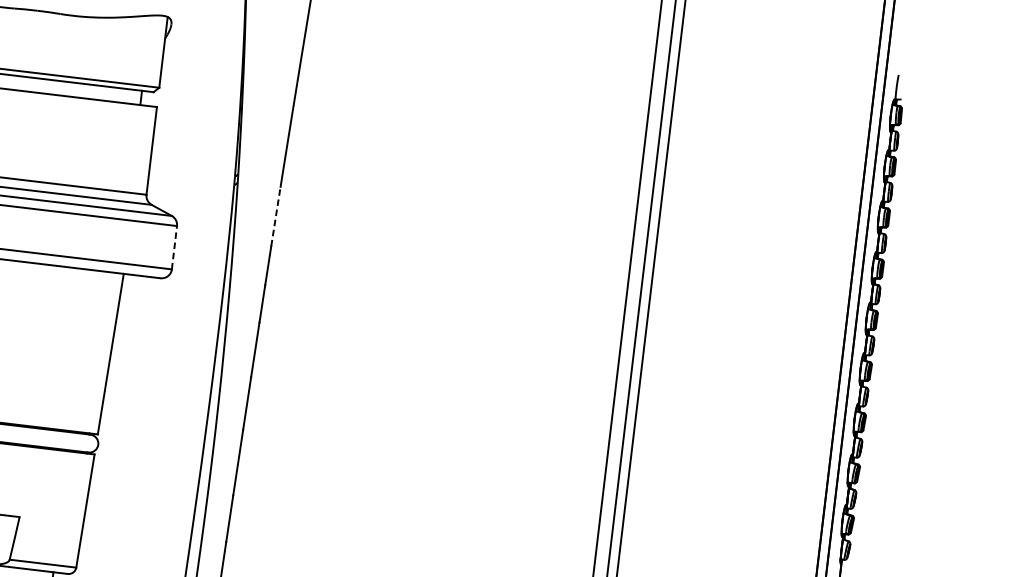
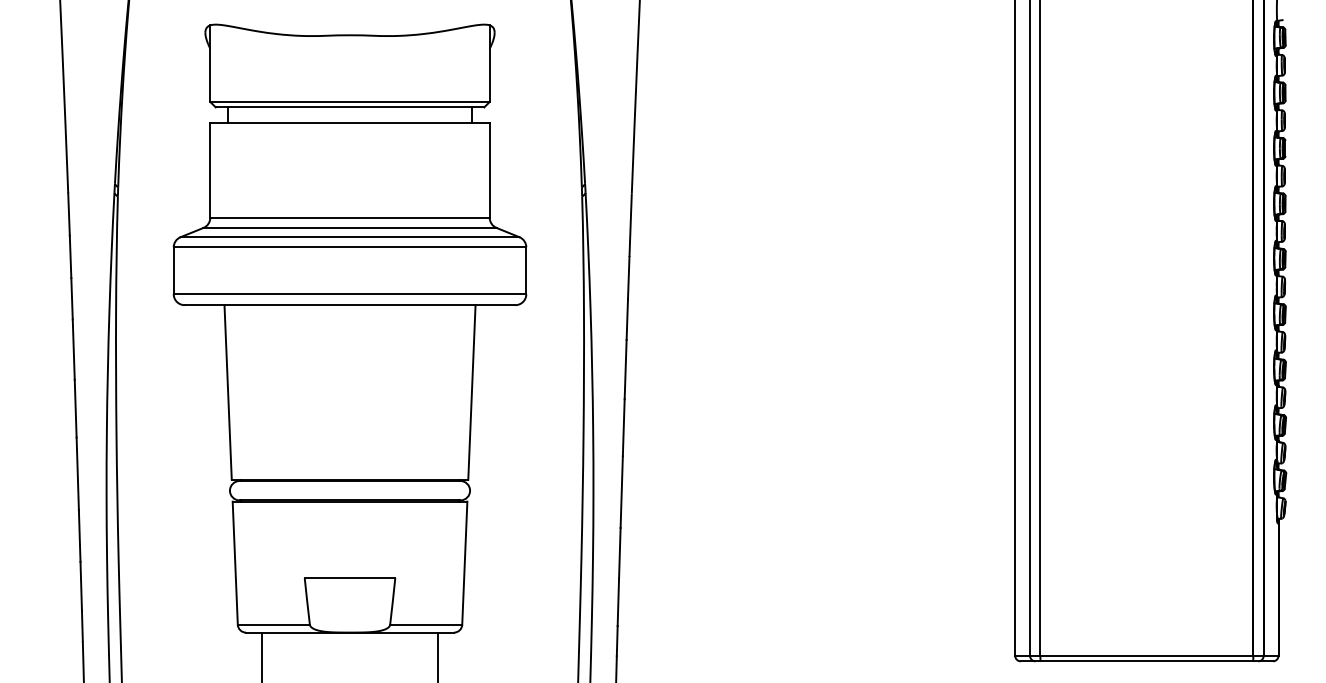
line: (275, 216) -> (630, 224), dashed -> solid
line: (174, 247) -> (526, 270), dashed -> solid

